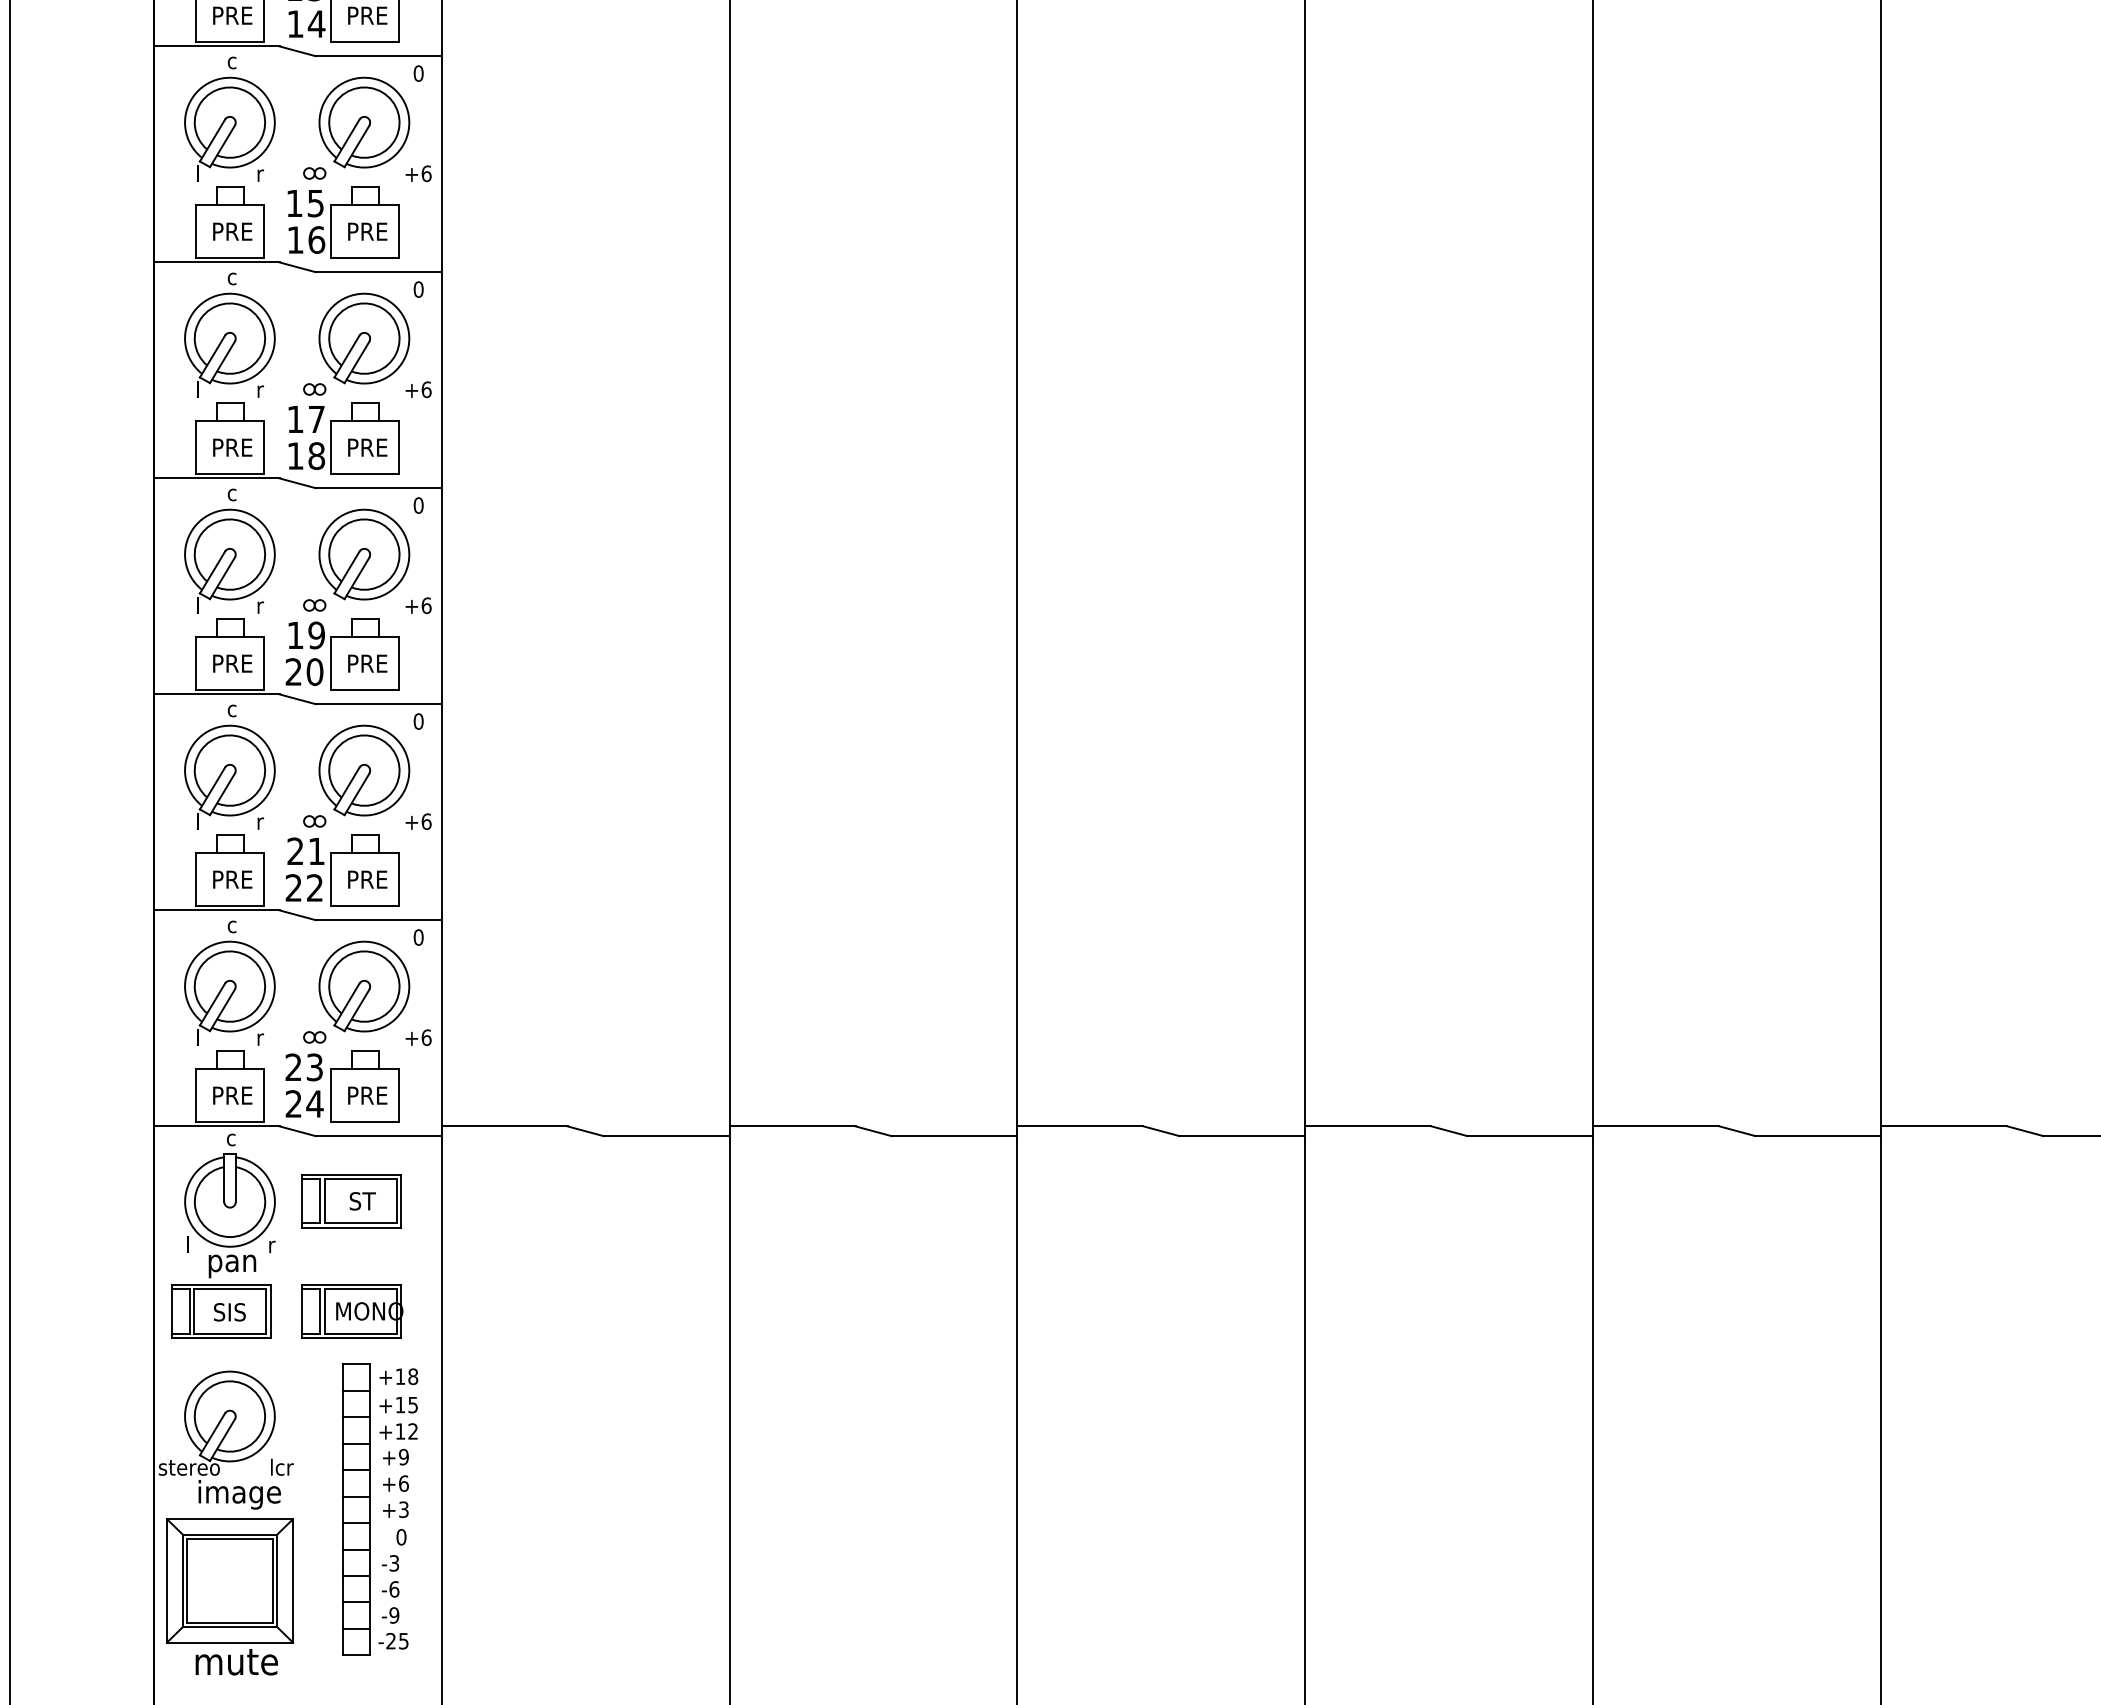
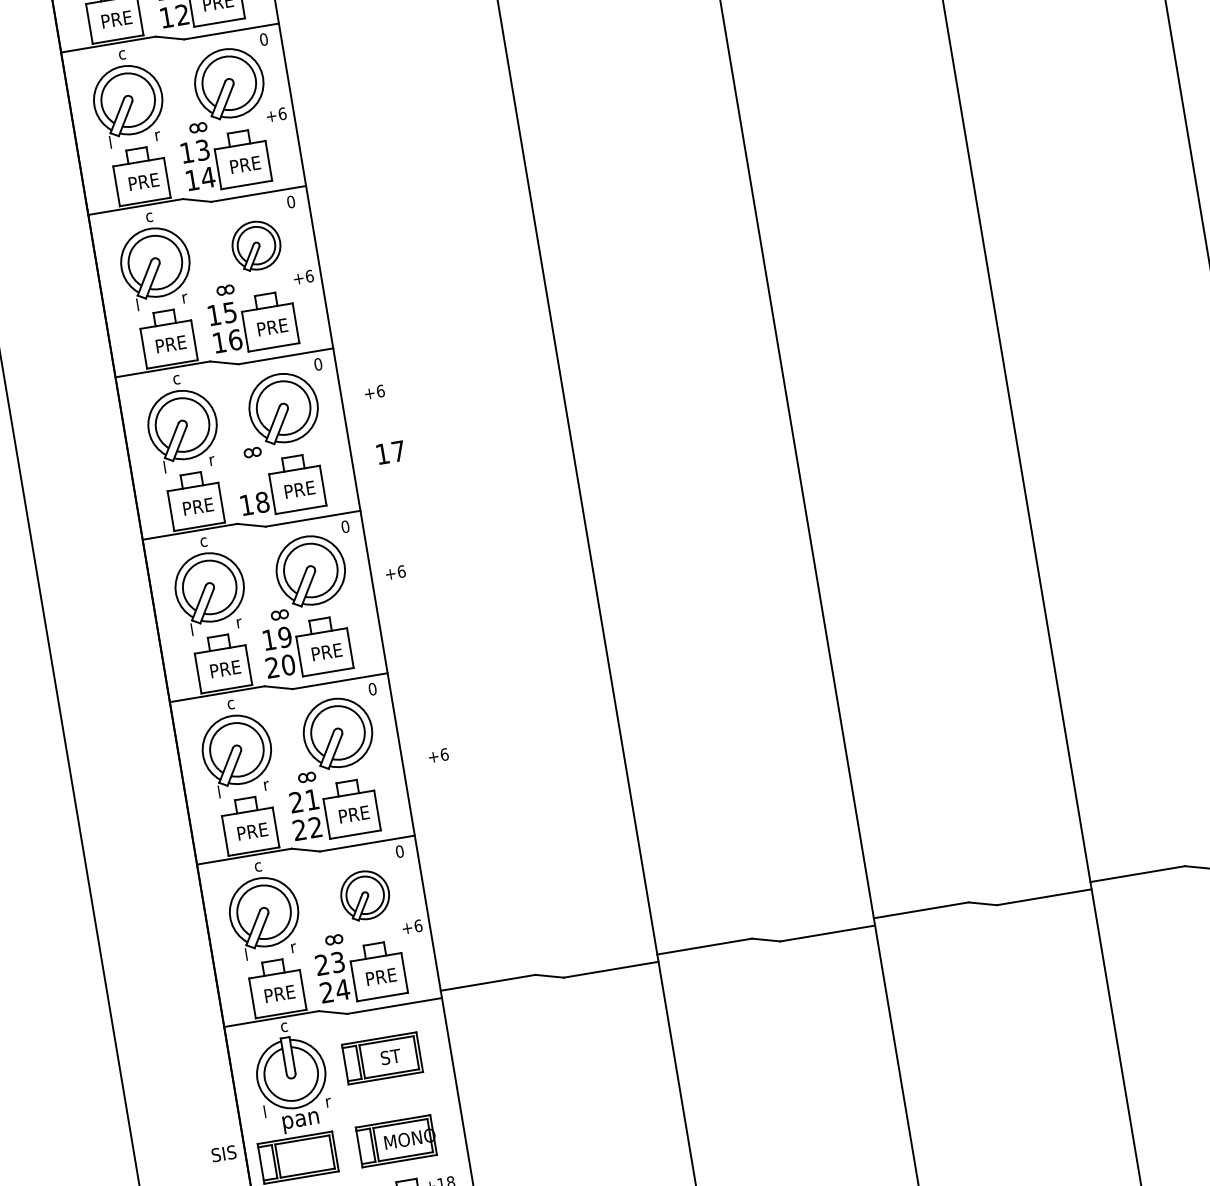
part: (364, 122) -> (256, 245), size x0.7
text: (418, 389) -> (374, 392), moved
text: (306, 419) -> (390, 452), moved
text: (418, 605) -> (395, 572), moved
text: (418, 821) -> (438, 755), moved
part: (364, 986) -> (365, 895), size x0.7
text: (229, 1312) -> (223, 1153), moved

